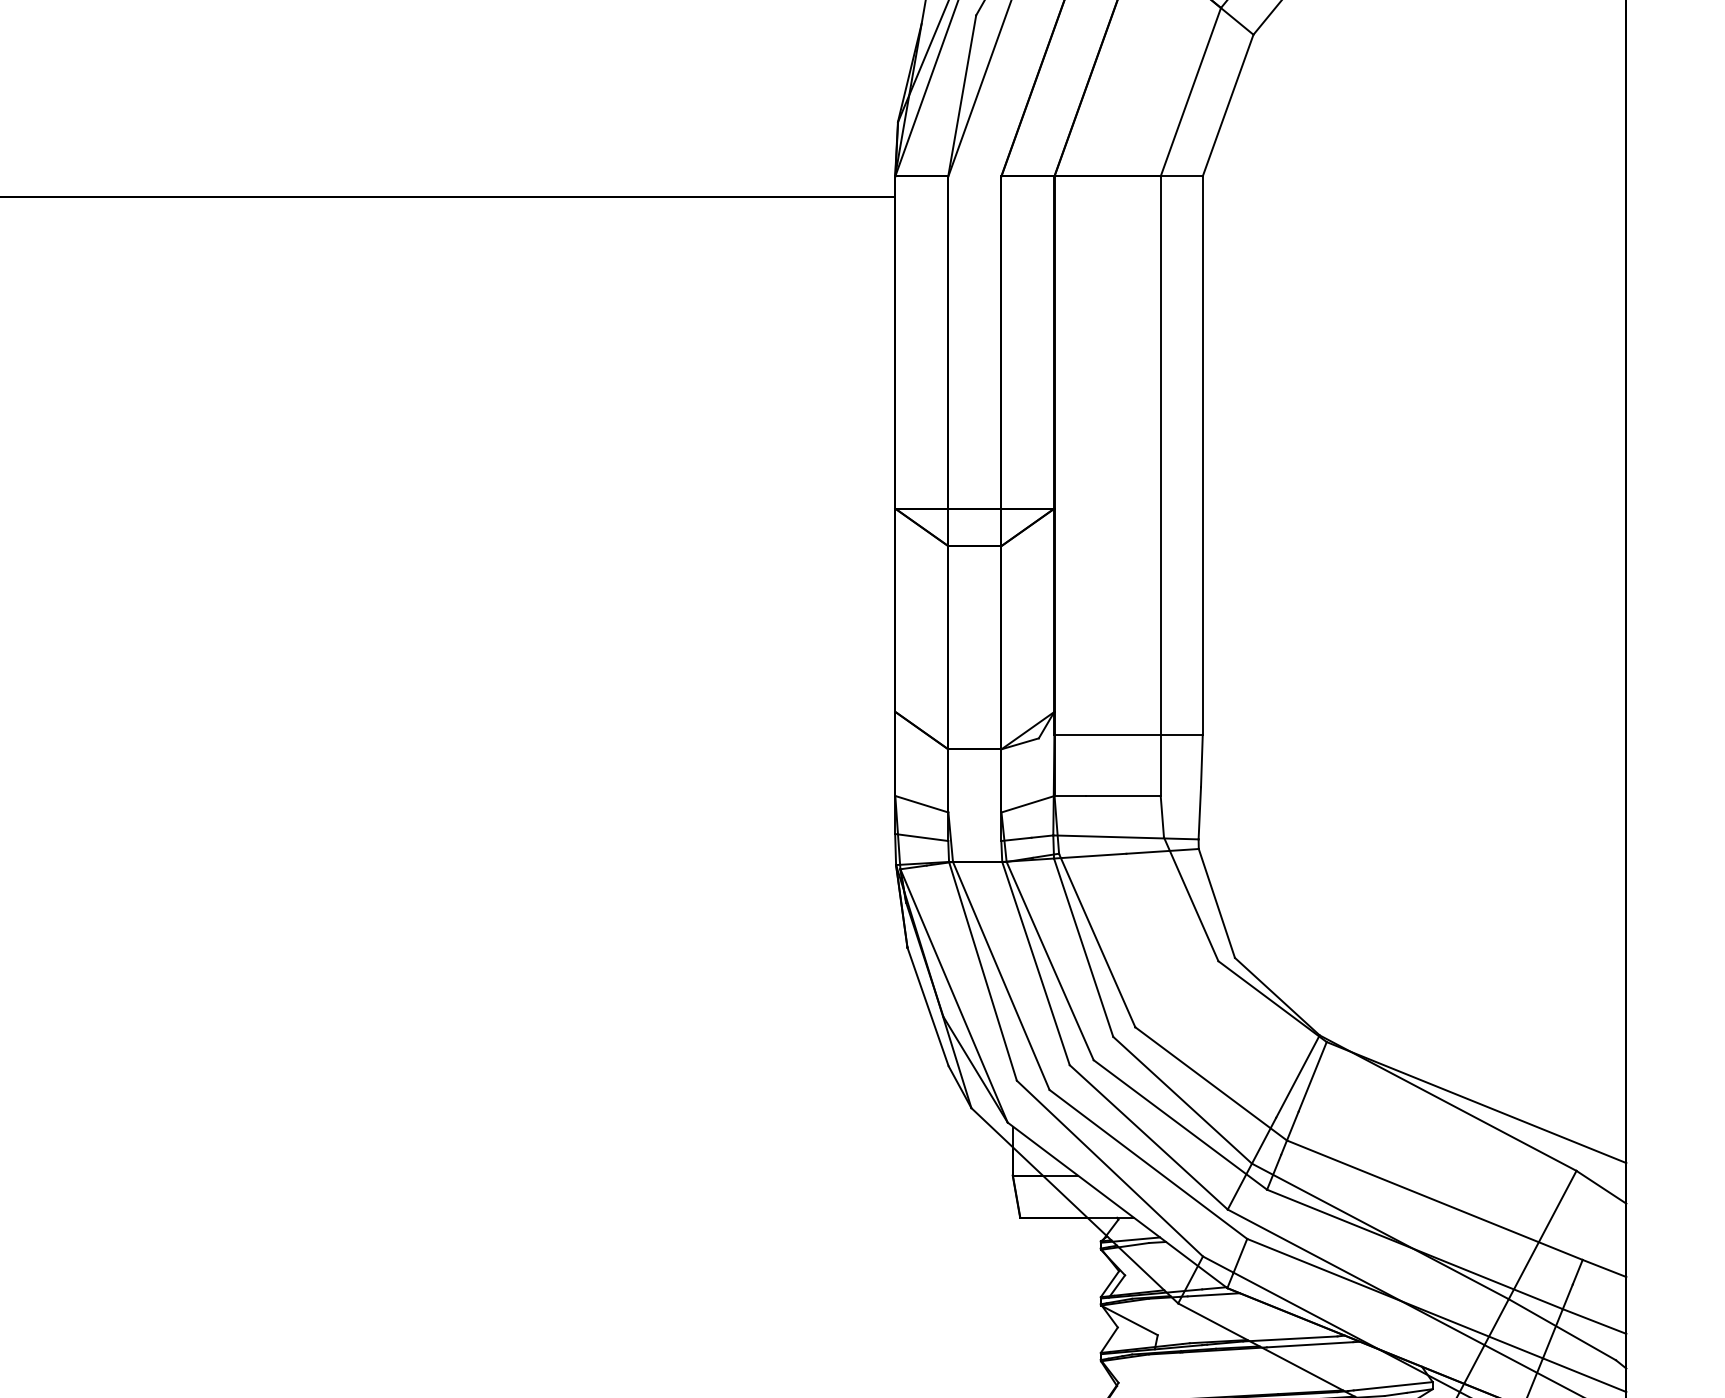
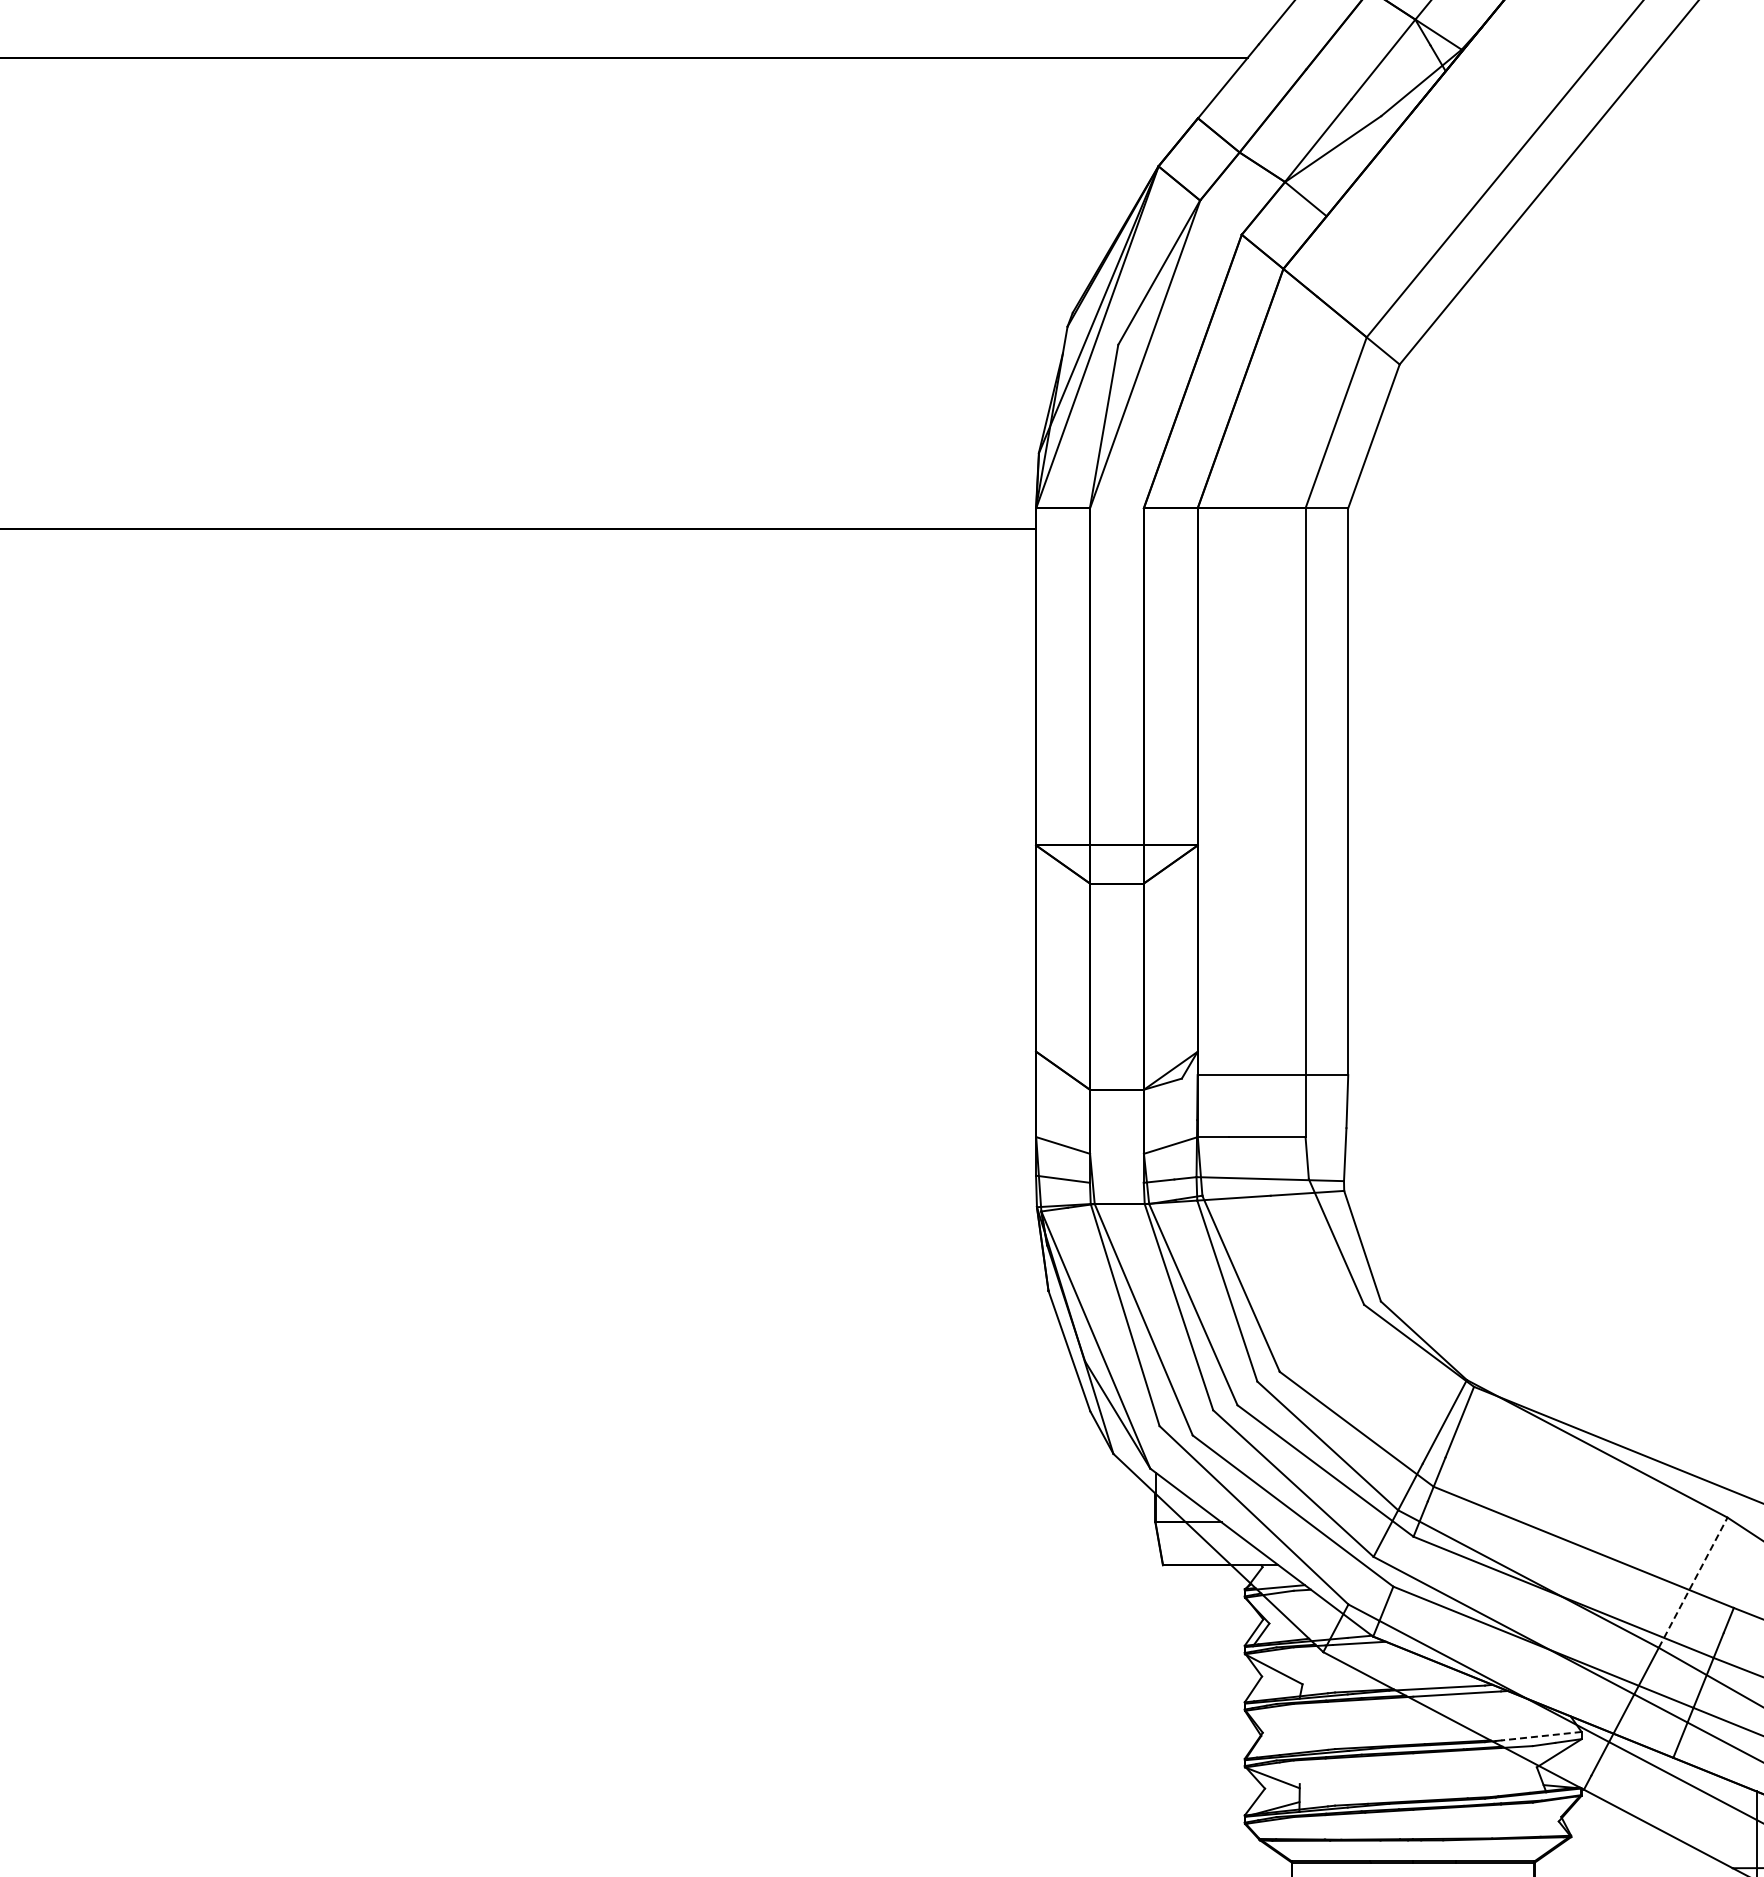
line: (1542, 1234) -> (1693, 1582), solid -> dashed
line: (1393, 1386) -> (1541, 1736), solid -> dashed

